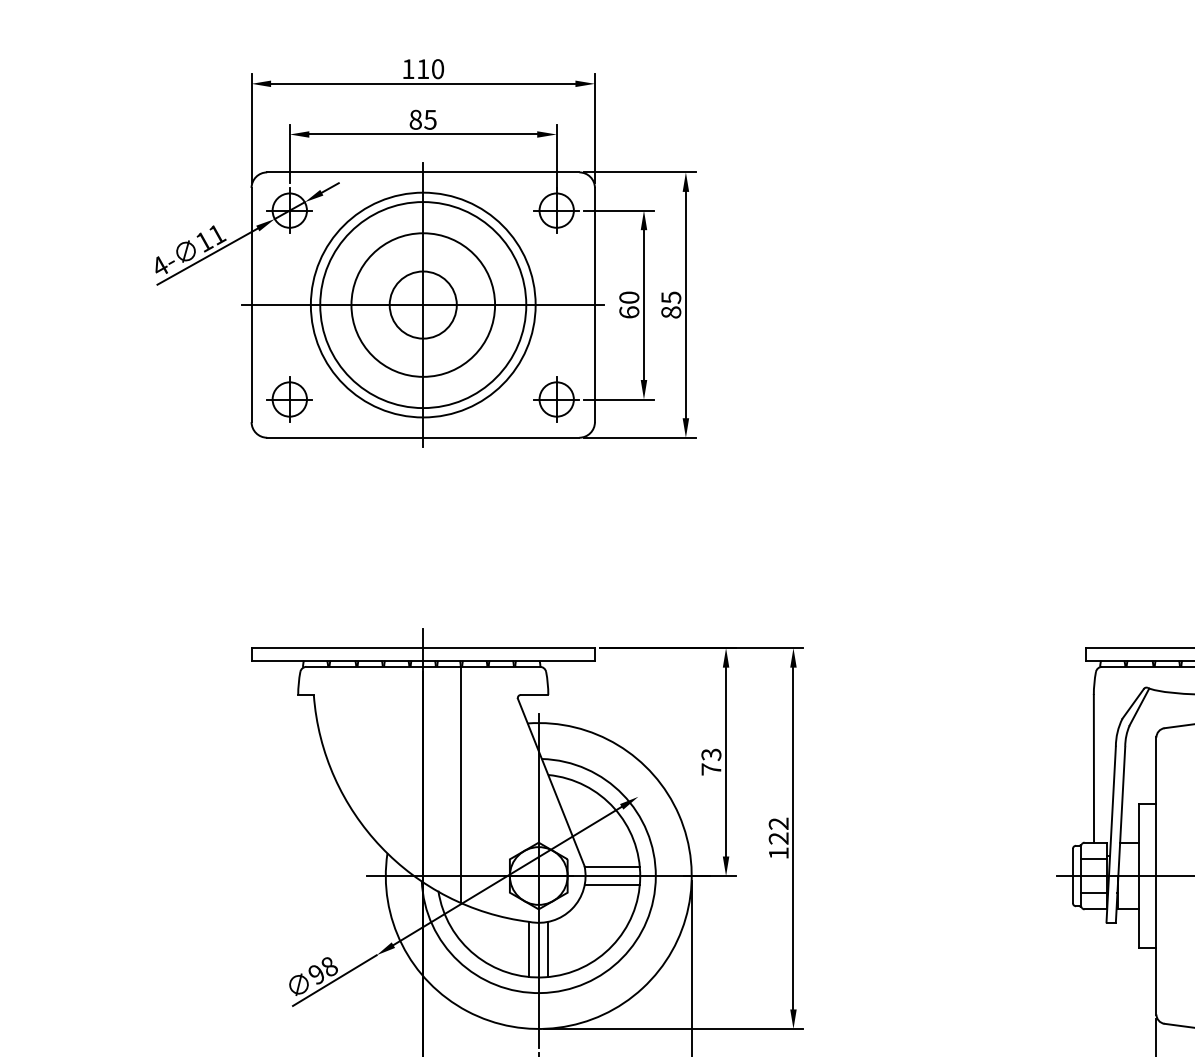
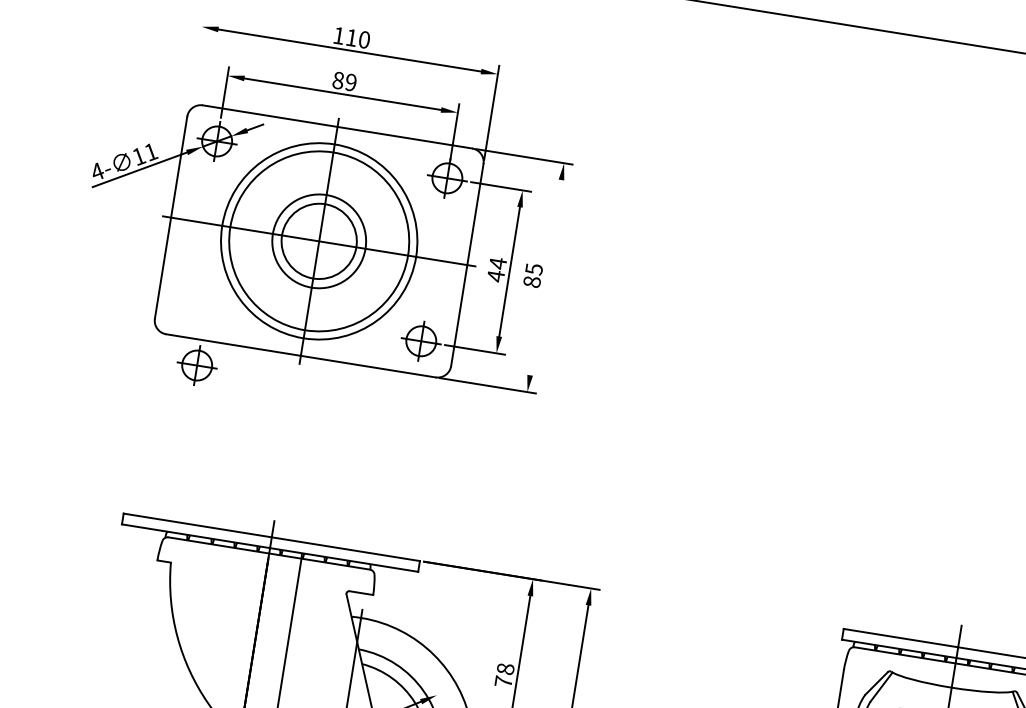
text: (430, 119) -> (351, 82), 85 -> 89
line: (251, 128) -> (195, 65), removed
circle: (422, 304) -> (318, 240), size x1.6
circle: (423, 304) -> (319, 240), size x0.6
line: (685, 304) -> (545, 277), removed
text: (629, 305) -> (497, 270), 60 -> 44
part: (289, 399) -> (196, 365), moved
text: (711, 754) -> (505, 668), 73 -> 78

